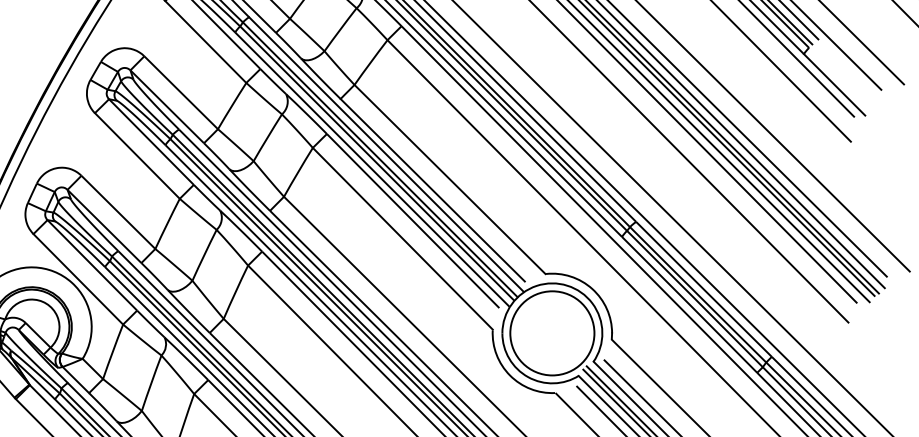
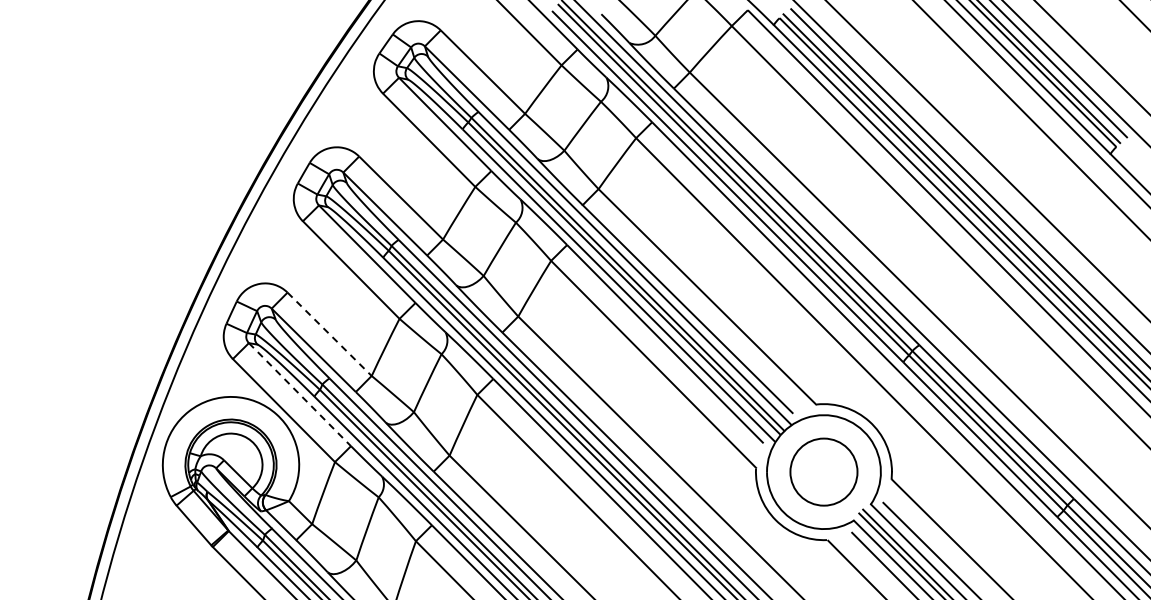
line: (118, 212) -> (329, 334), solid -> dashed
line: (91, 265) -> (299, 394), solid -> dashed
circle: (551, 333) -> (823, 472), size x0.7

